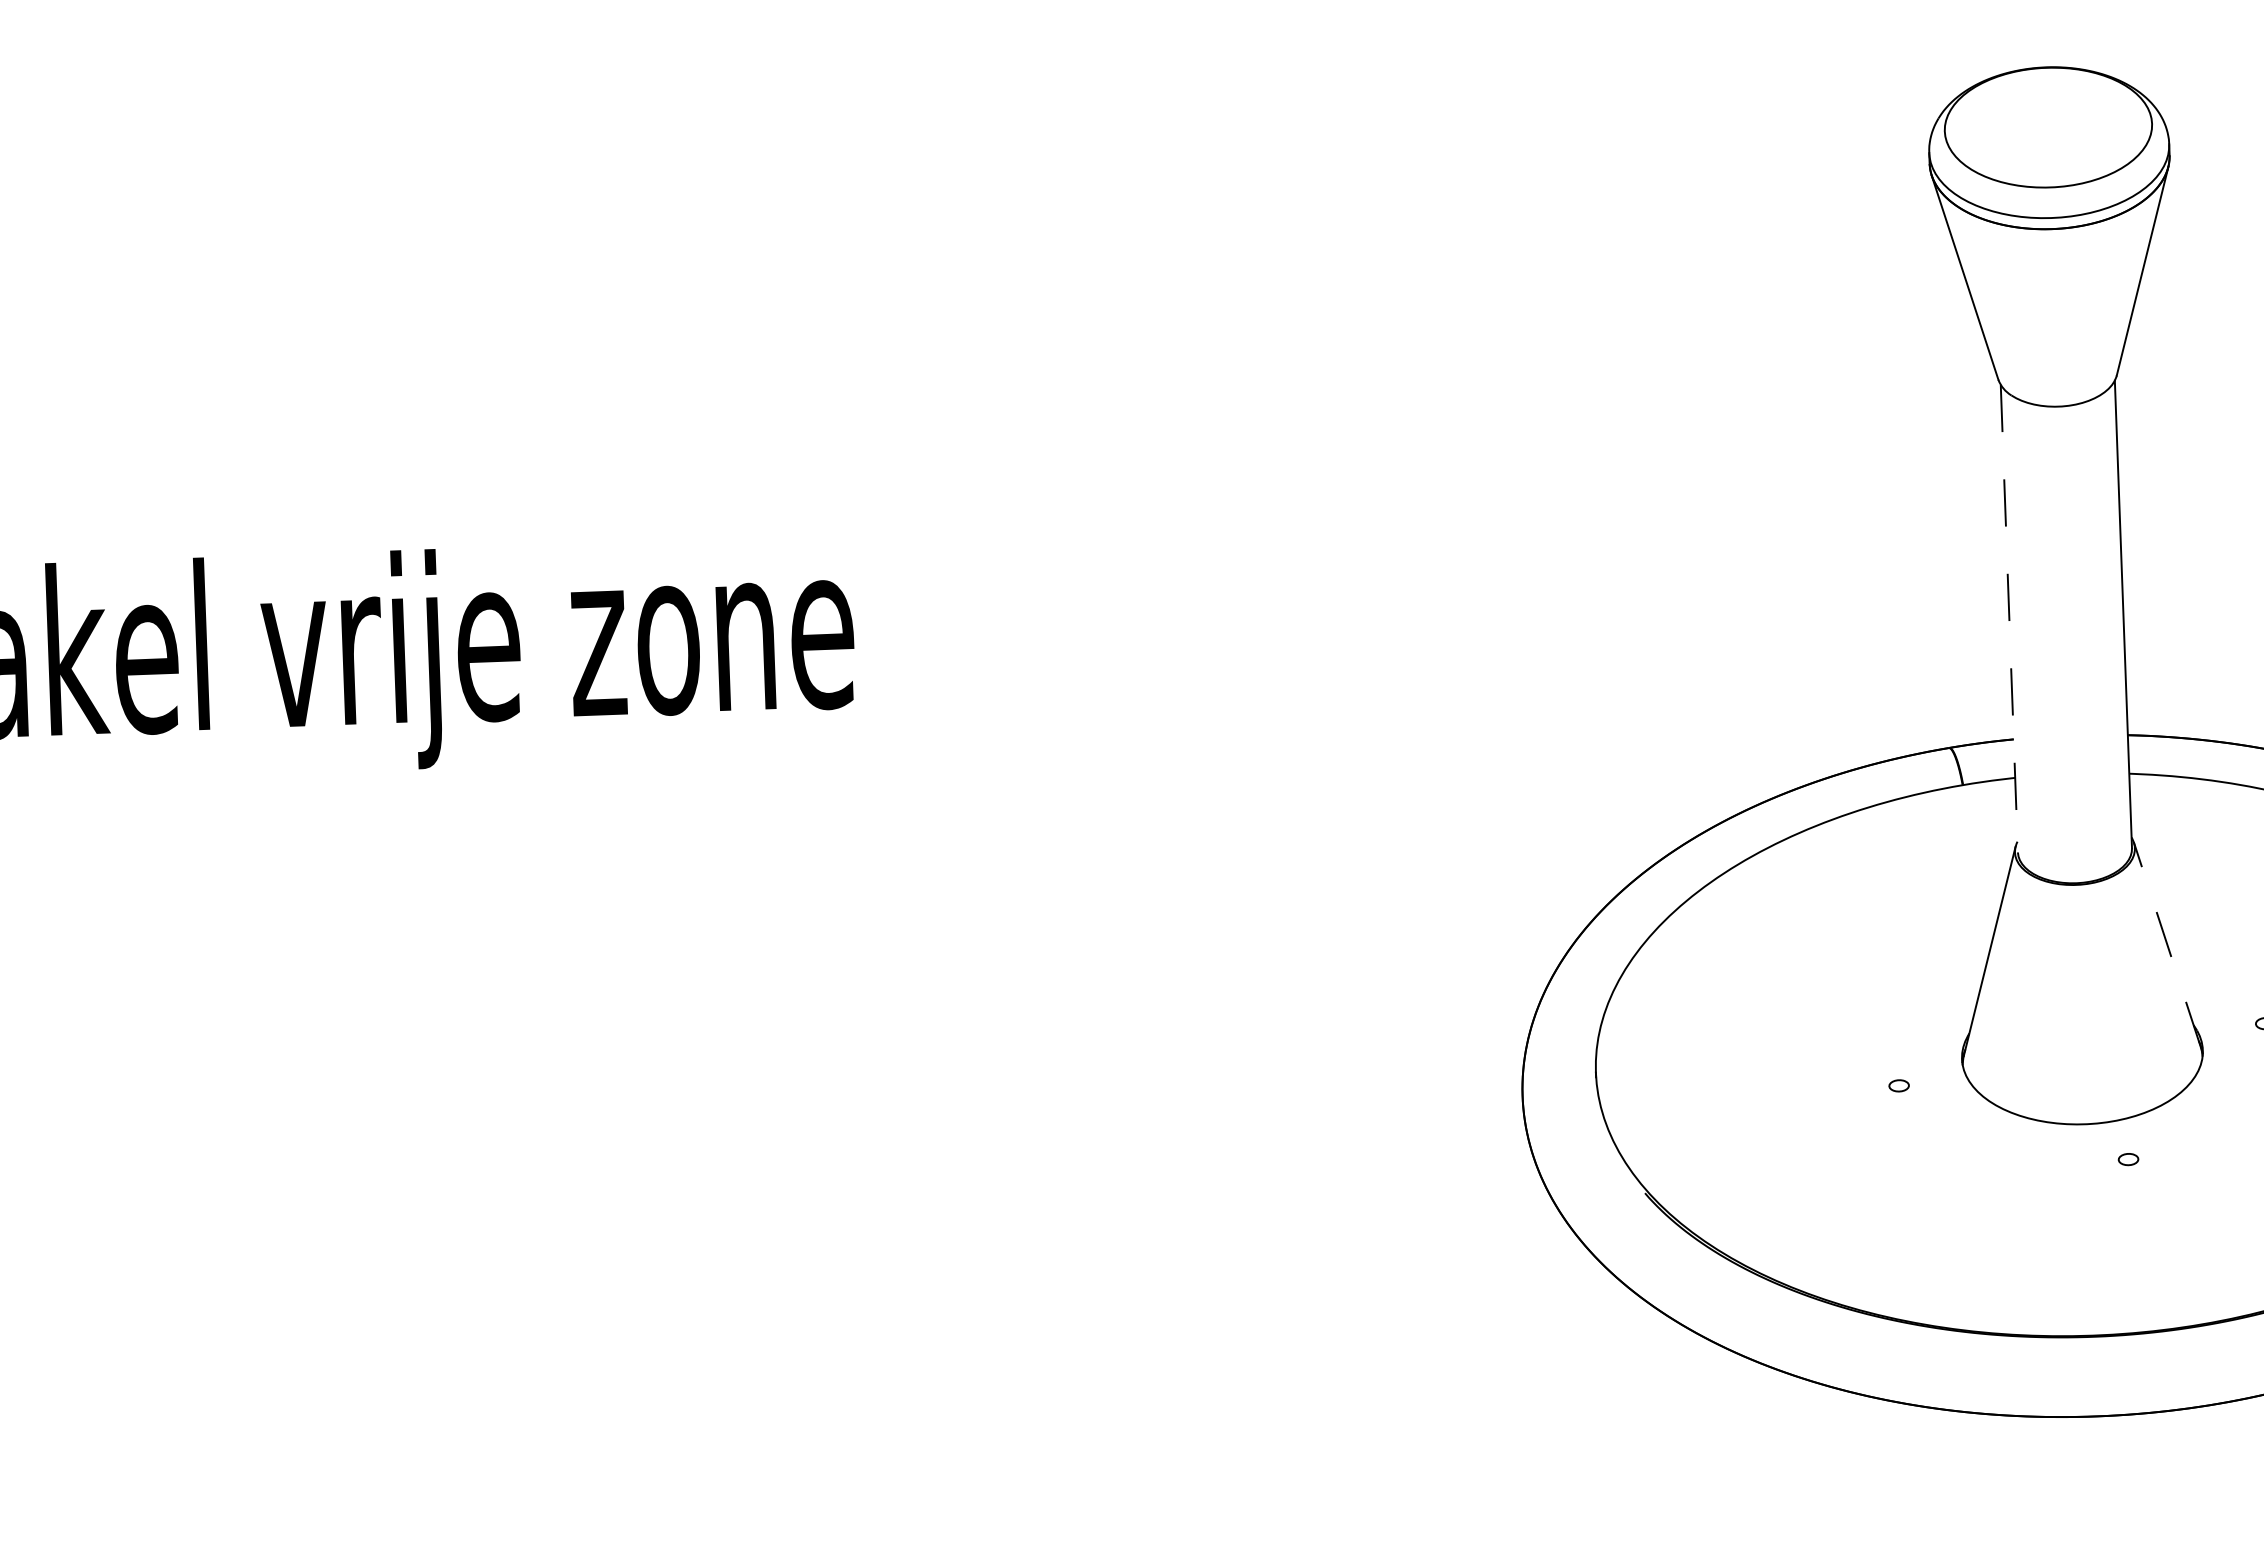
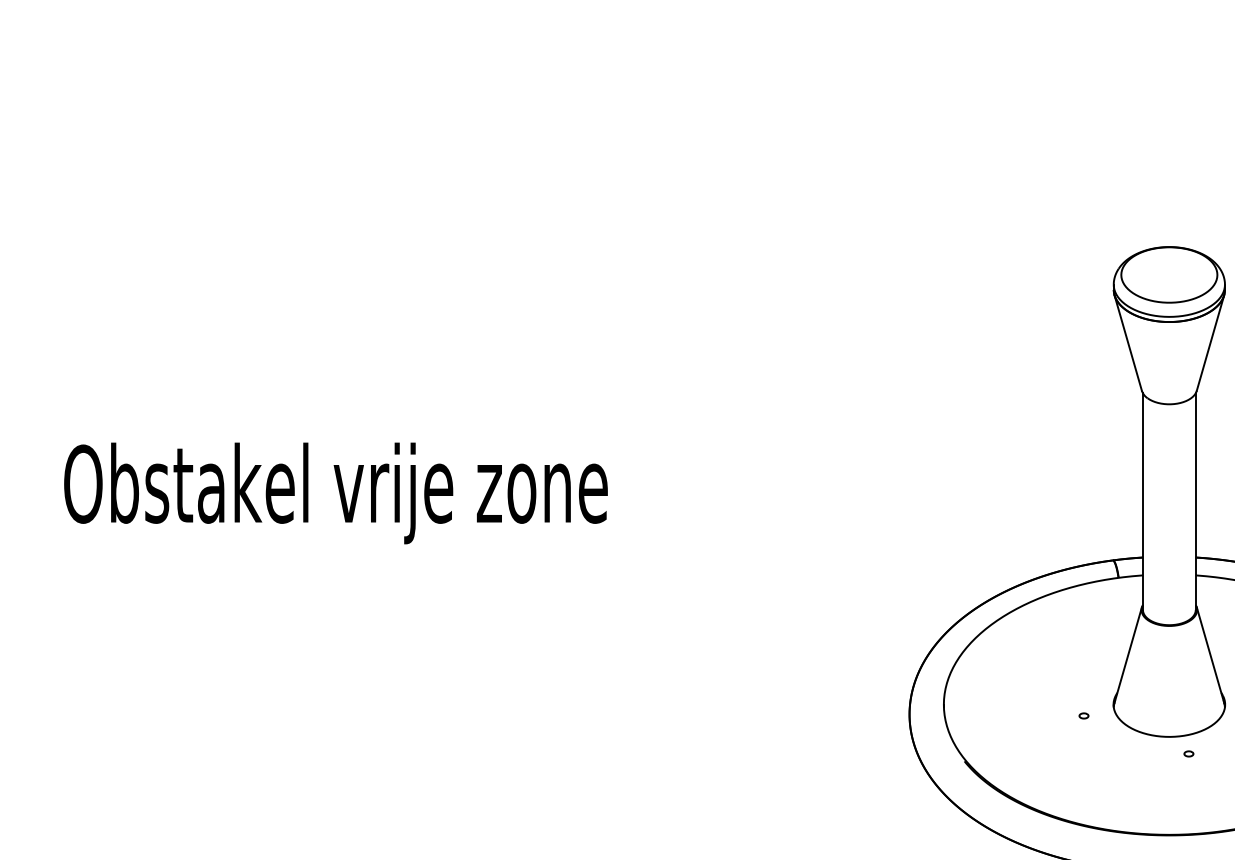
line: (2008, 620) -> (1142, 502), dashed -> solid
line: (2167, 945) -> (1210, 655), dashed -> solid

